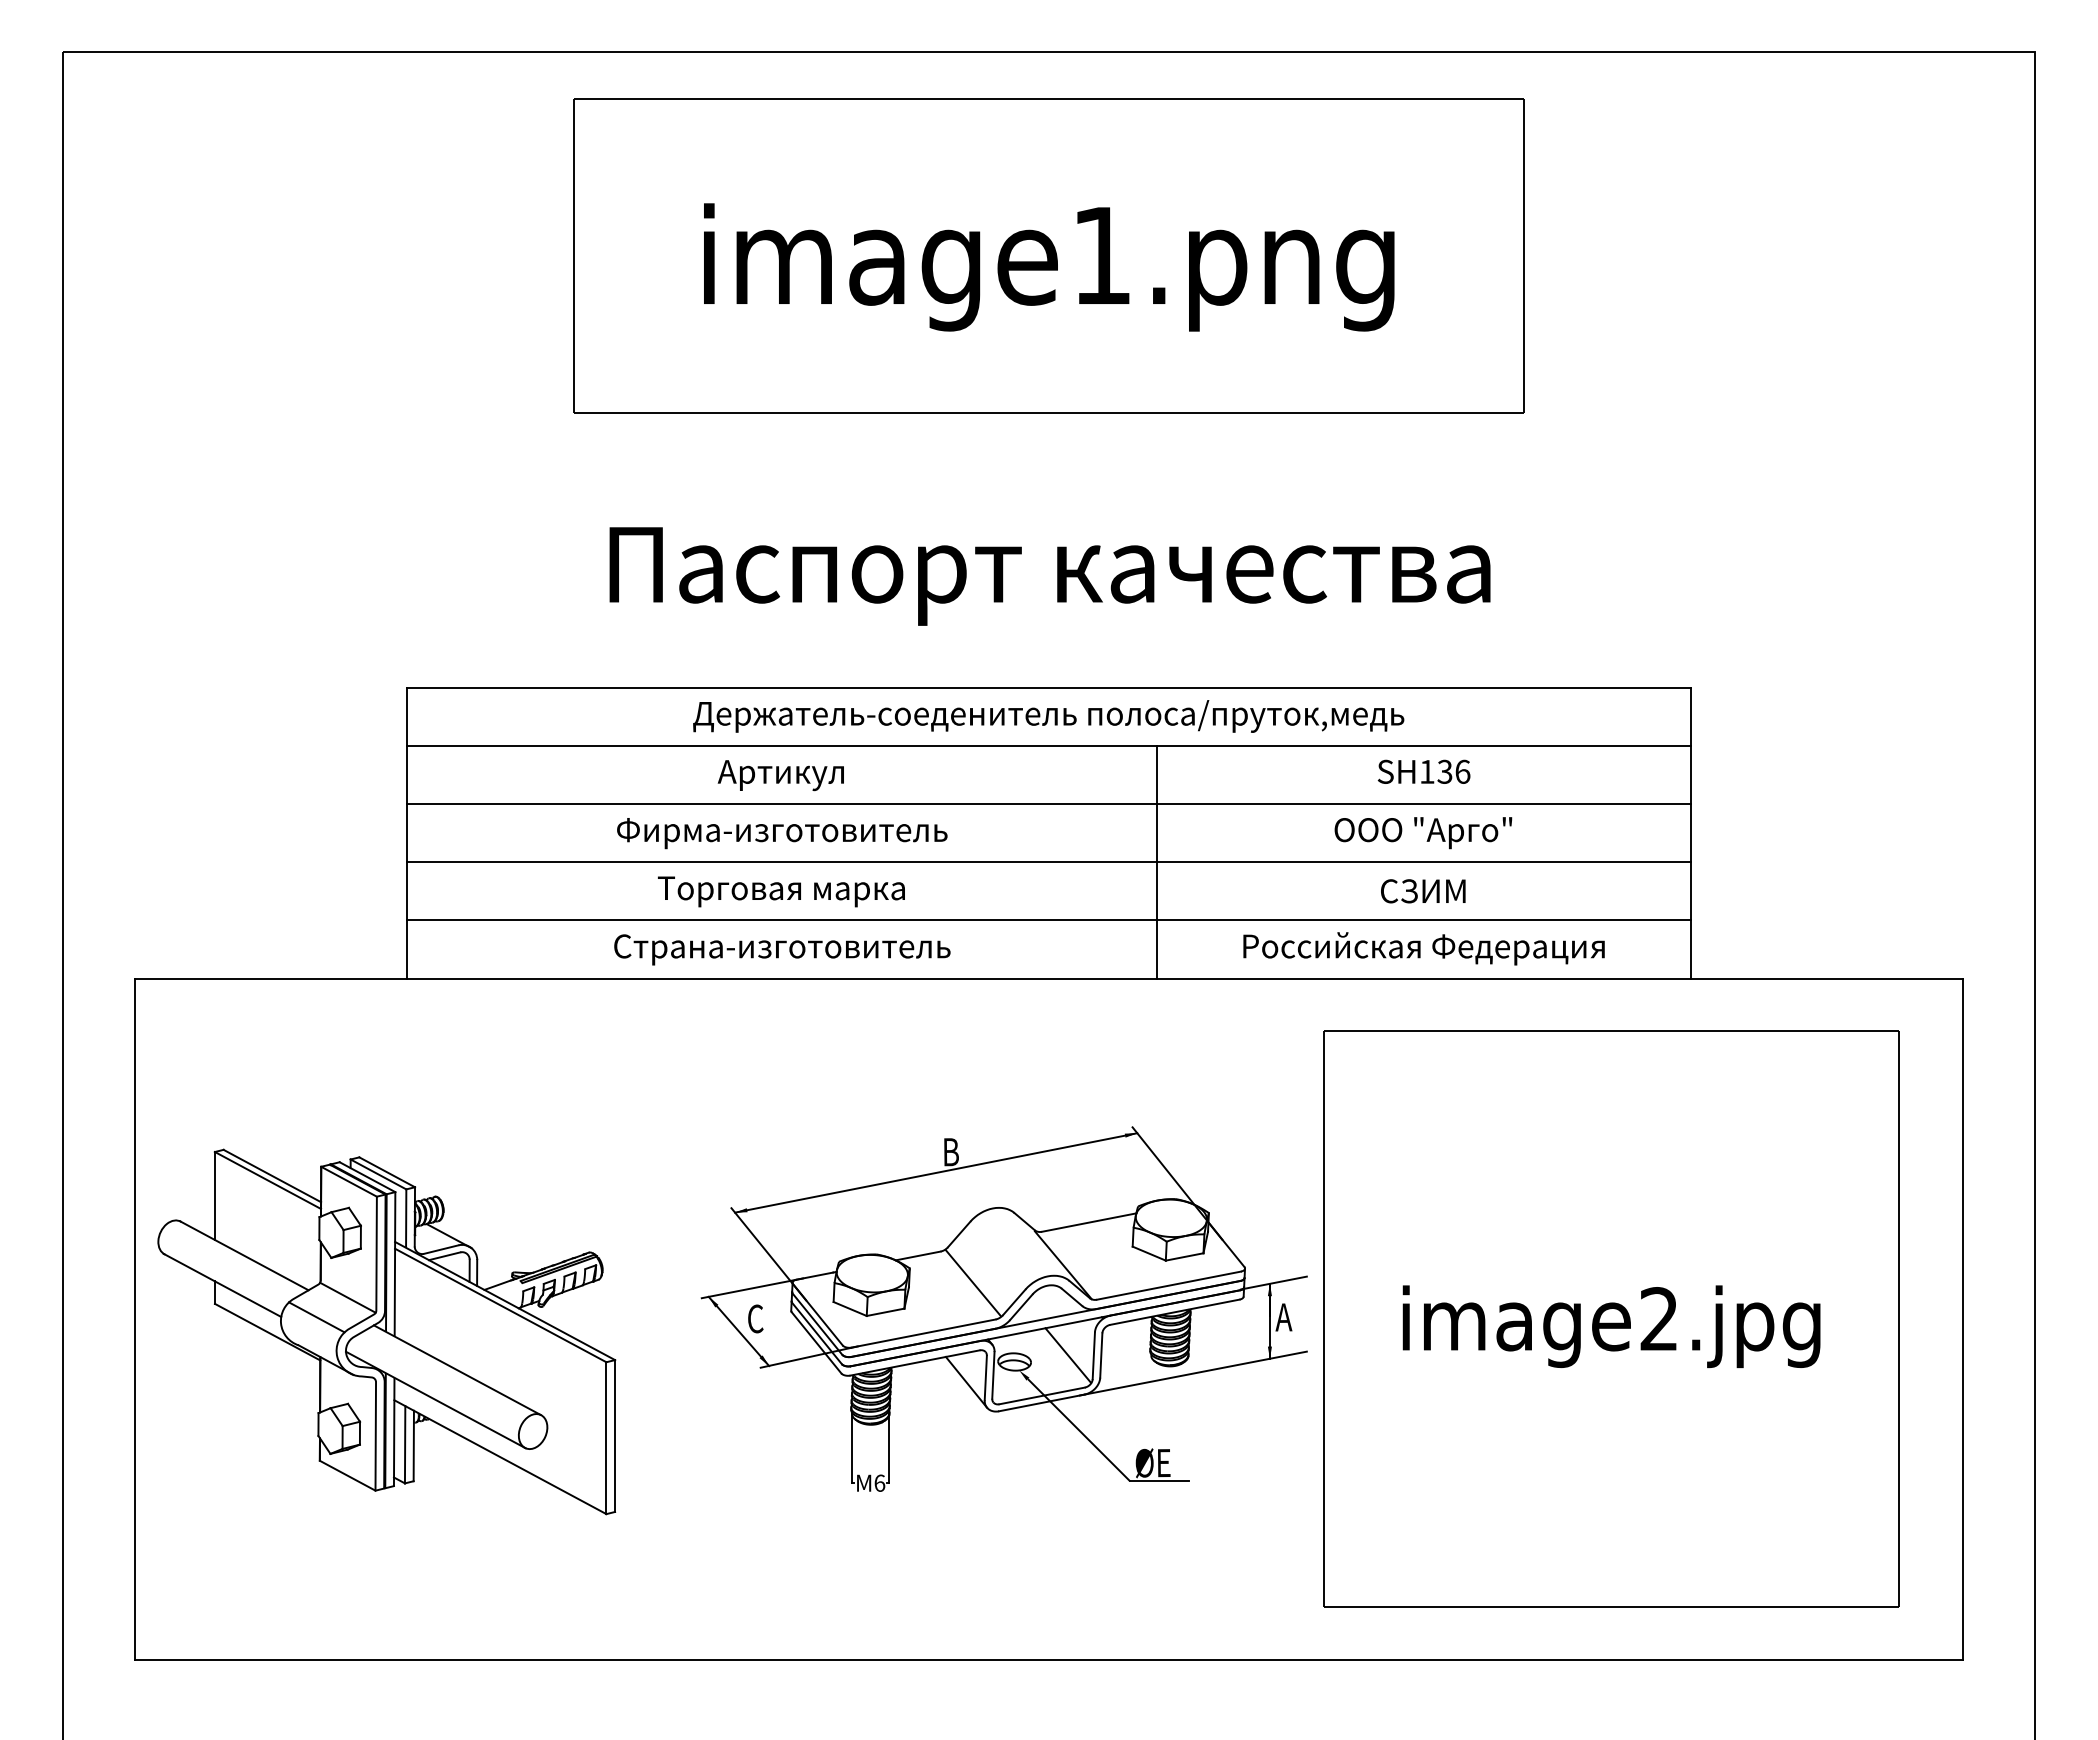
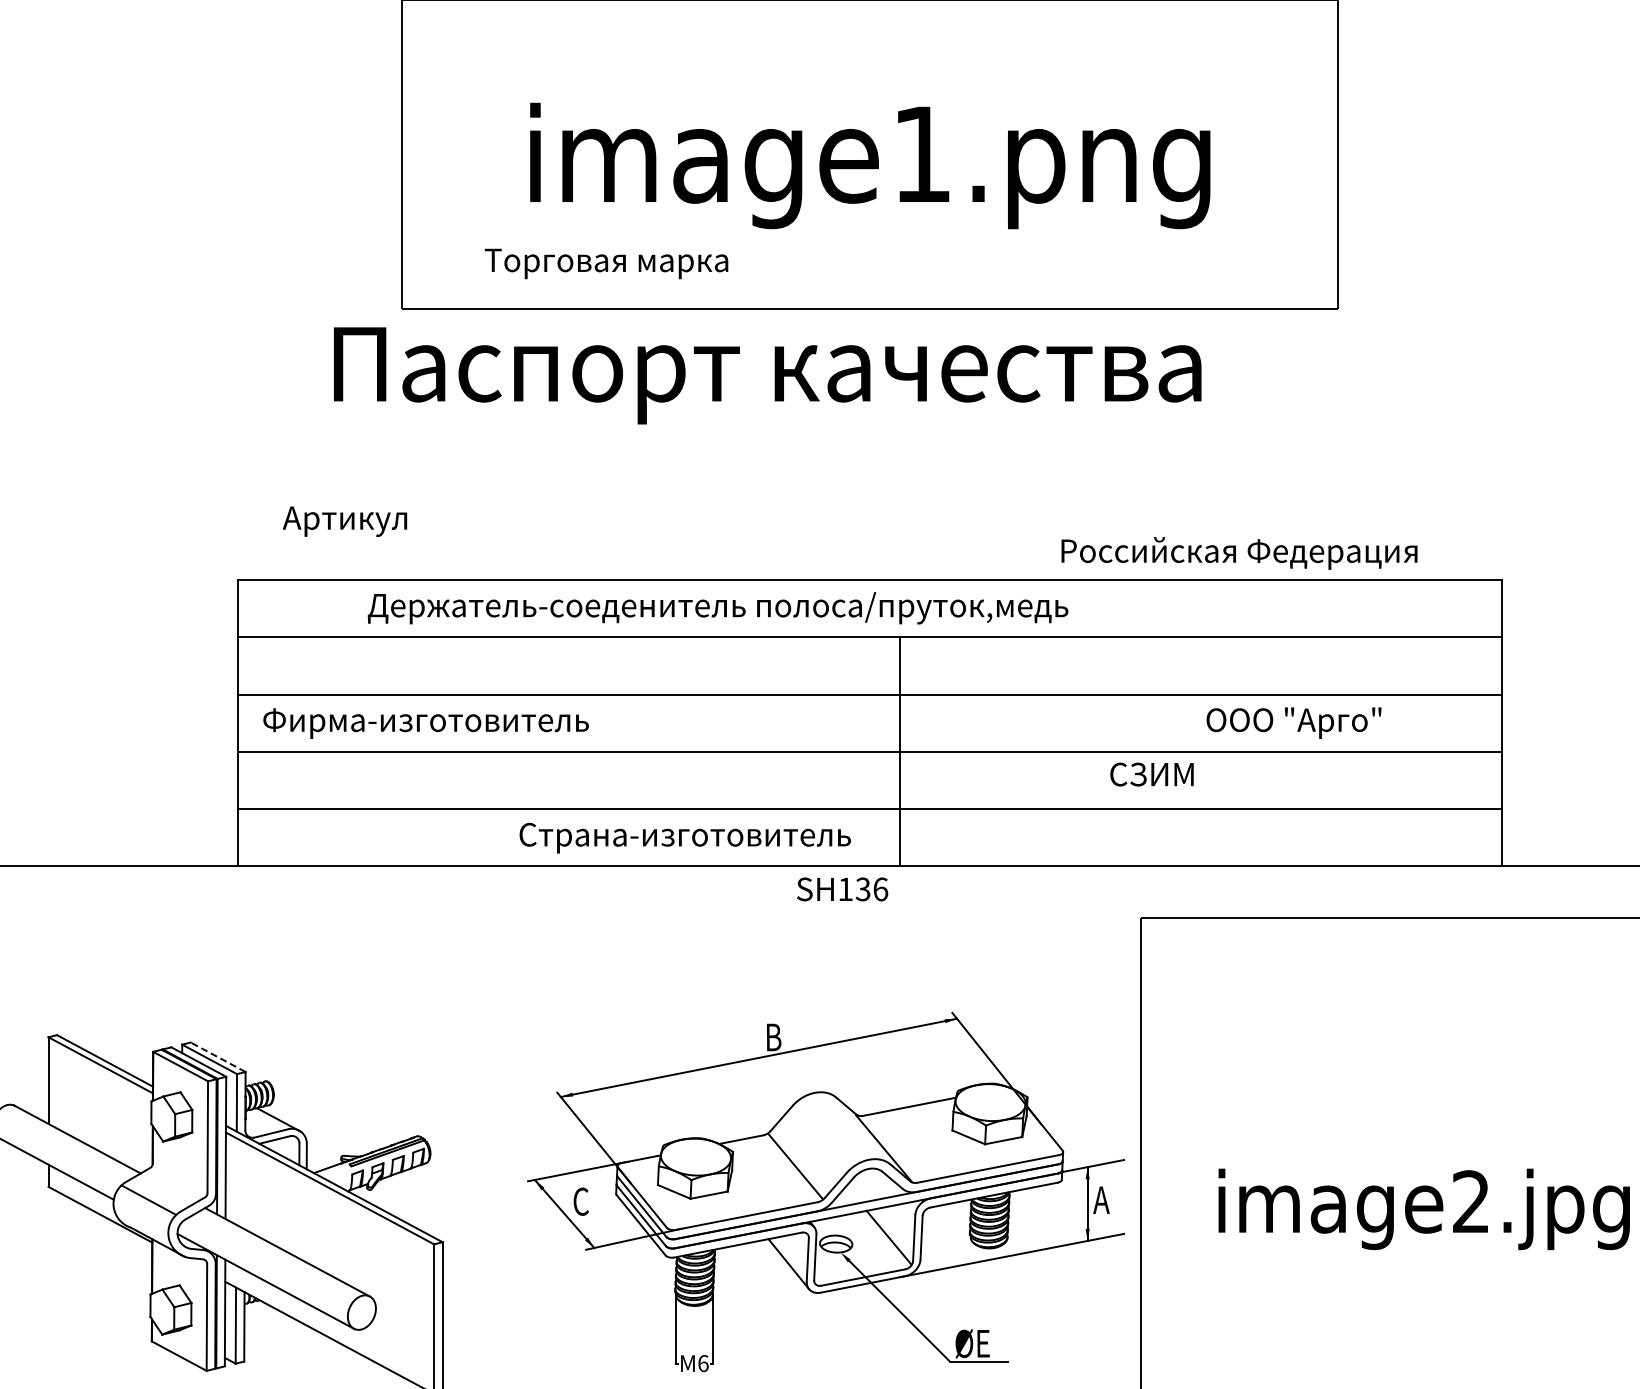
text: (1049, 576) -> (767, 375), moved
text: (1048, 716) -> (717, 608), moved
text: (1423, 771) -> (841, 889), moved
text: (780, 775) -> (344, 521), moved
text: (782, 833) -> (426, 723), moved
text: (1423, 833) -> (1294, 723), moved
line: (1157, 861) -> (900, 751), moved
text: (781, 891) -> (606, 263), moved
text: (1423, 891) -> (1152, 774), moved
text: (1423, 948) -> (1238, 553), moved
text: (782, 949) -> (685, 837), moved
line: (387, 1172) -> (218, 1057), solid -> dashed
line: (347, 1297) -> (179, 1180), removed

